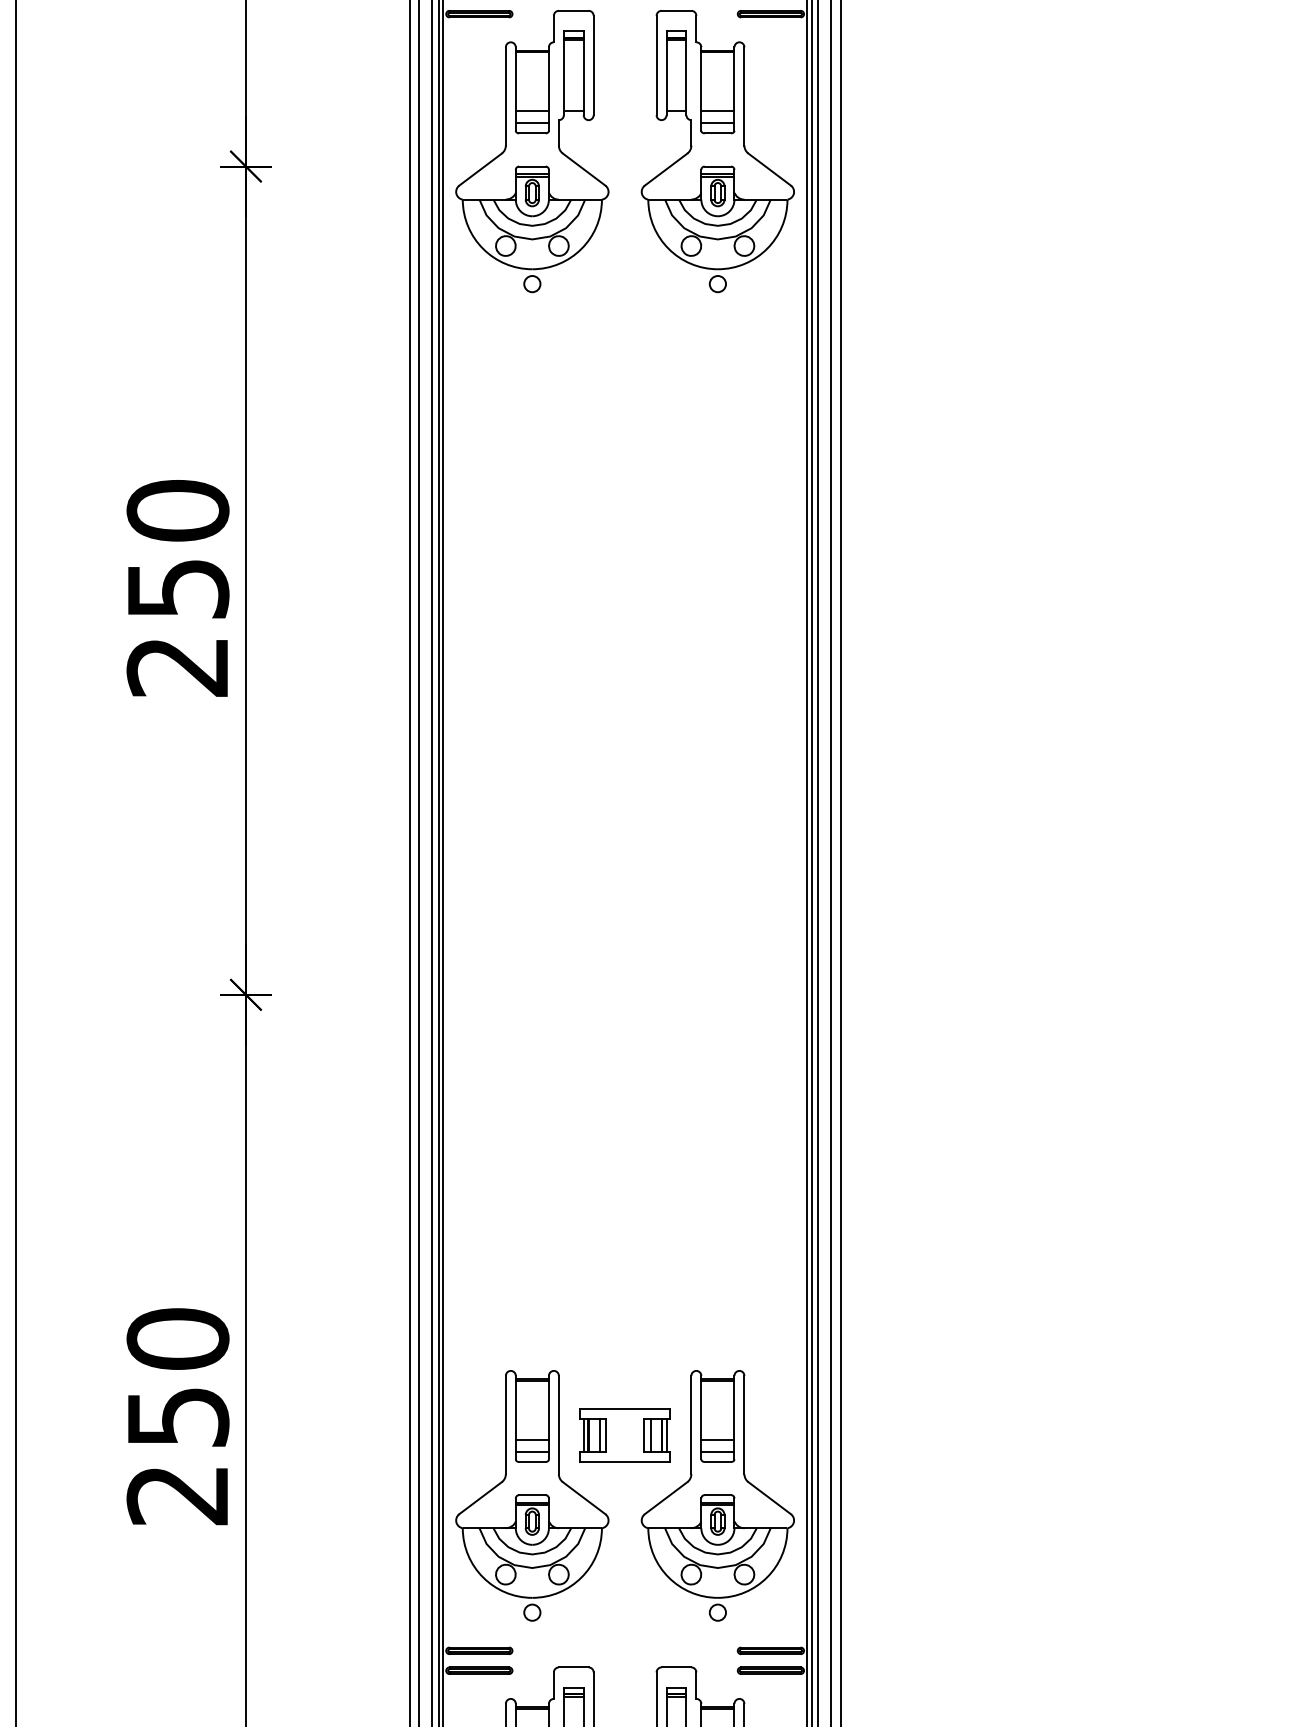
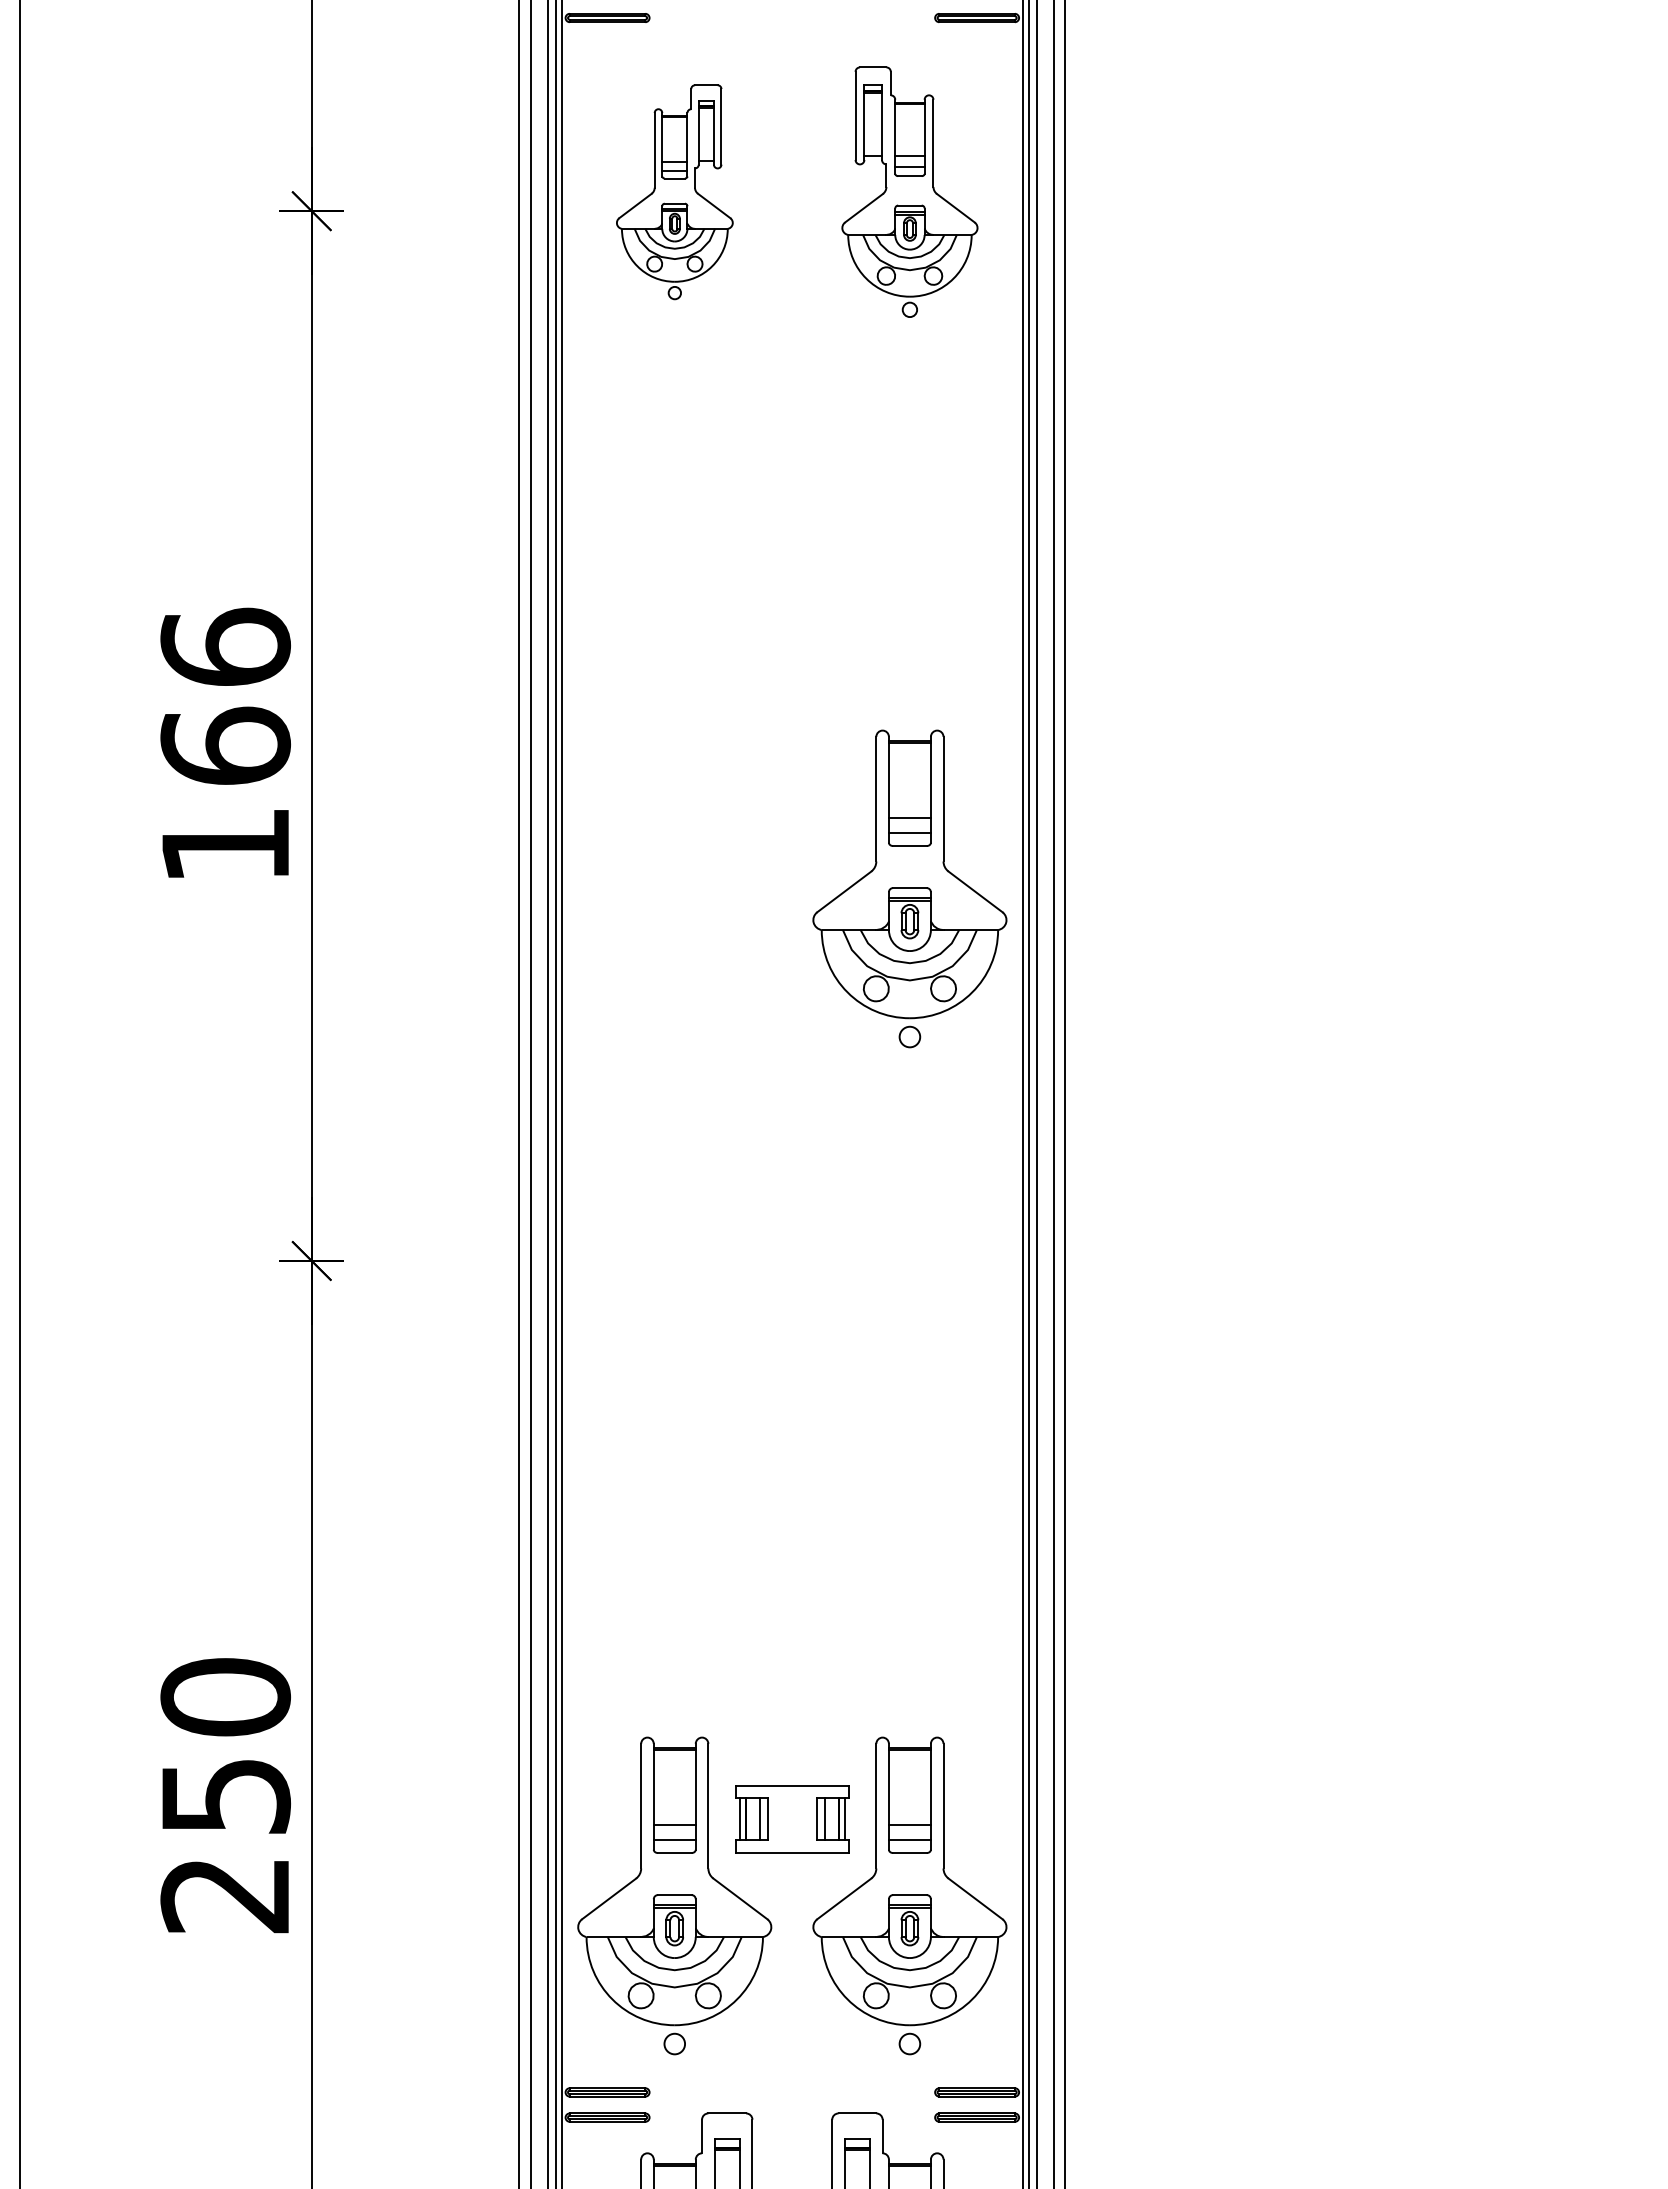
part: (532, 151) -> (674, 192), size x0.6
part: (717, 151) -> (909, 192), size x0.7
text: (177, 588) -> (225, 745), 250 -> 166
part: (717, 700) -> (909, 888), added

